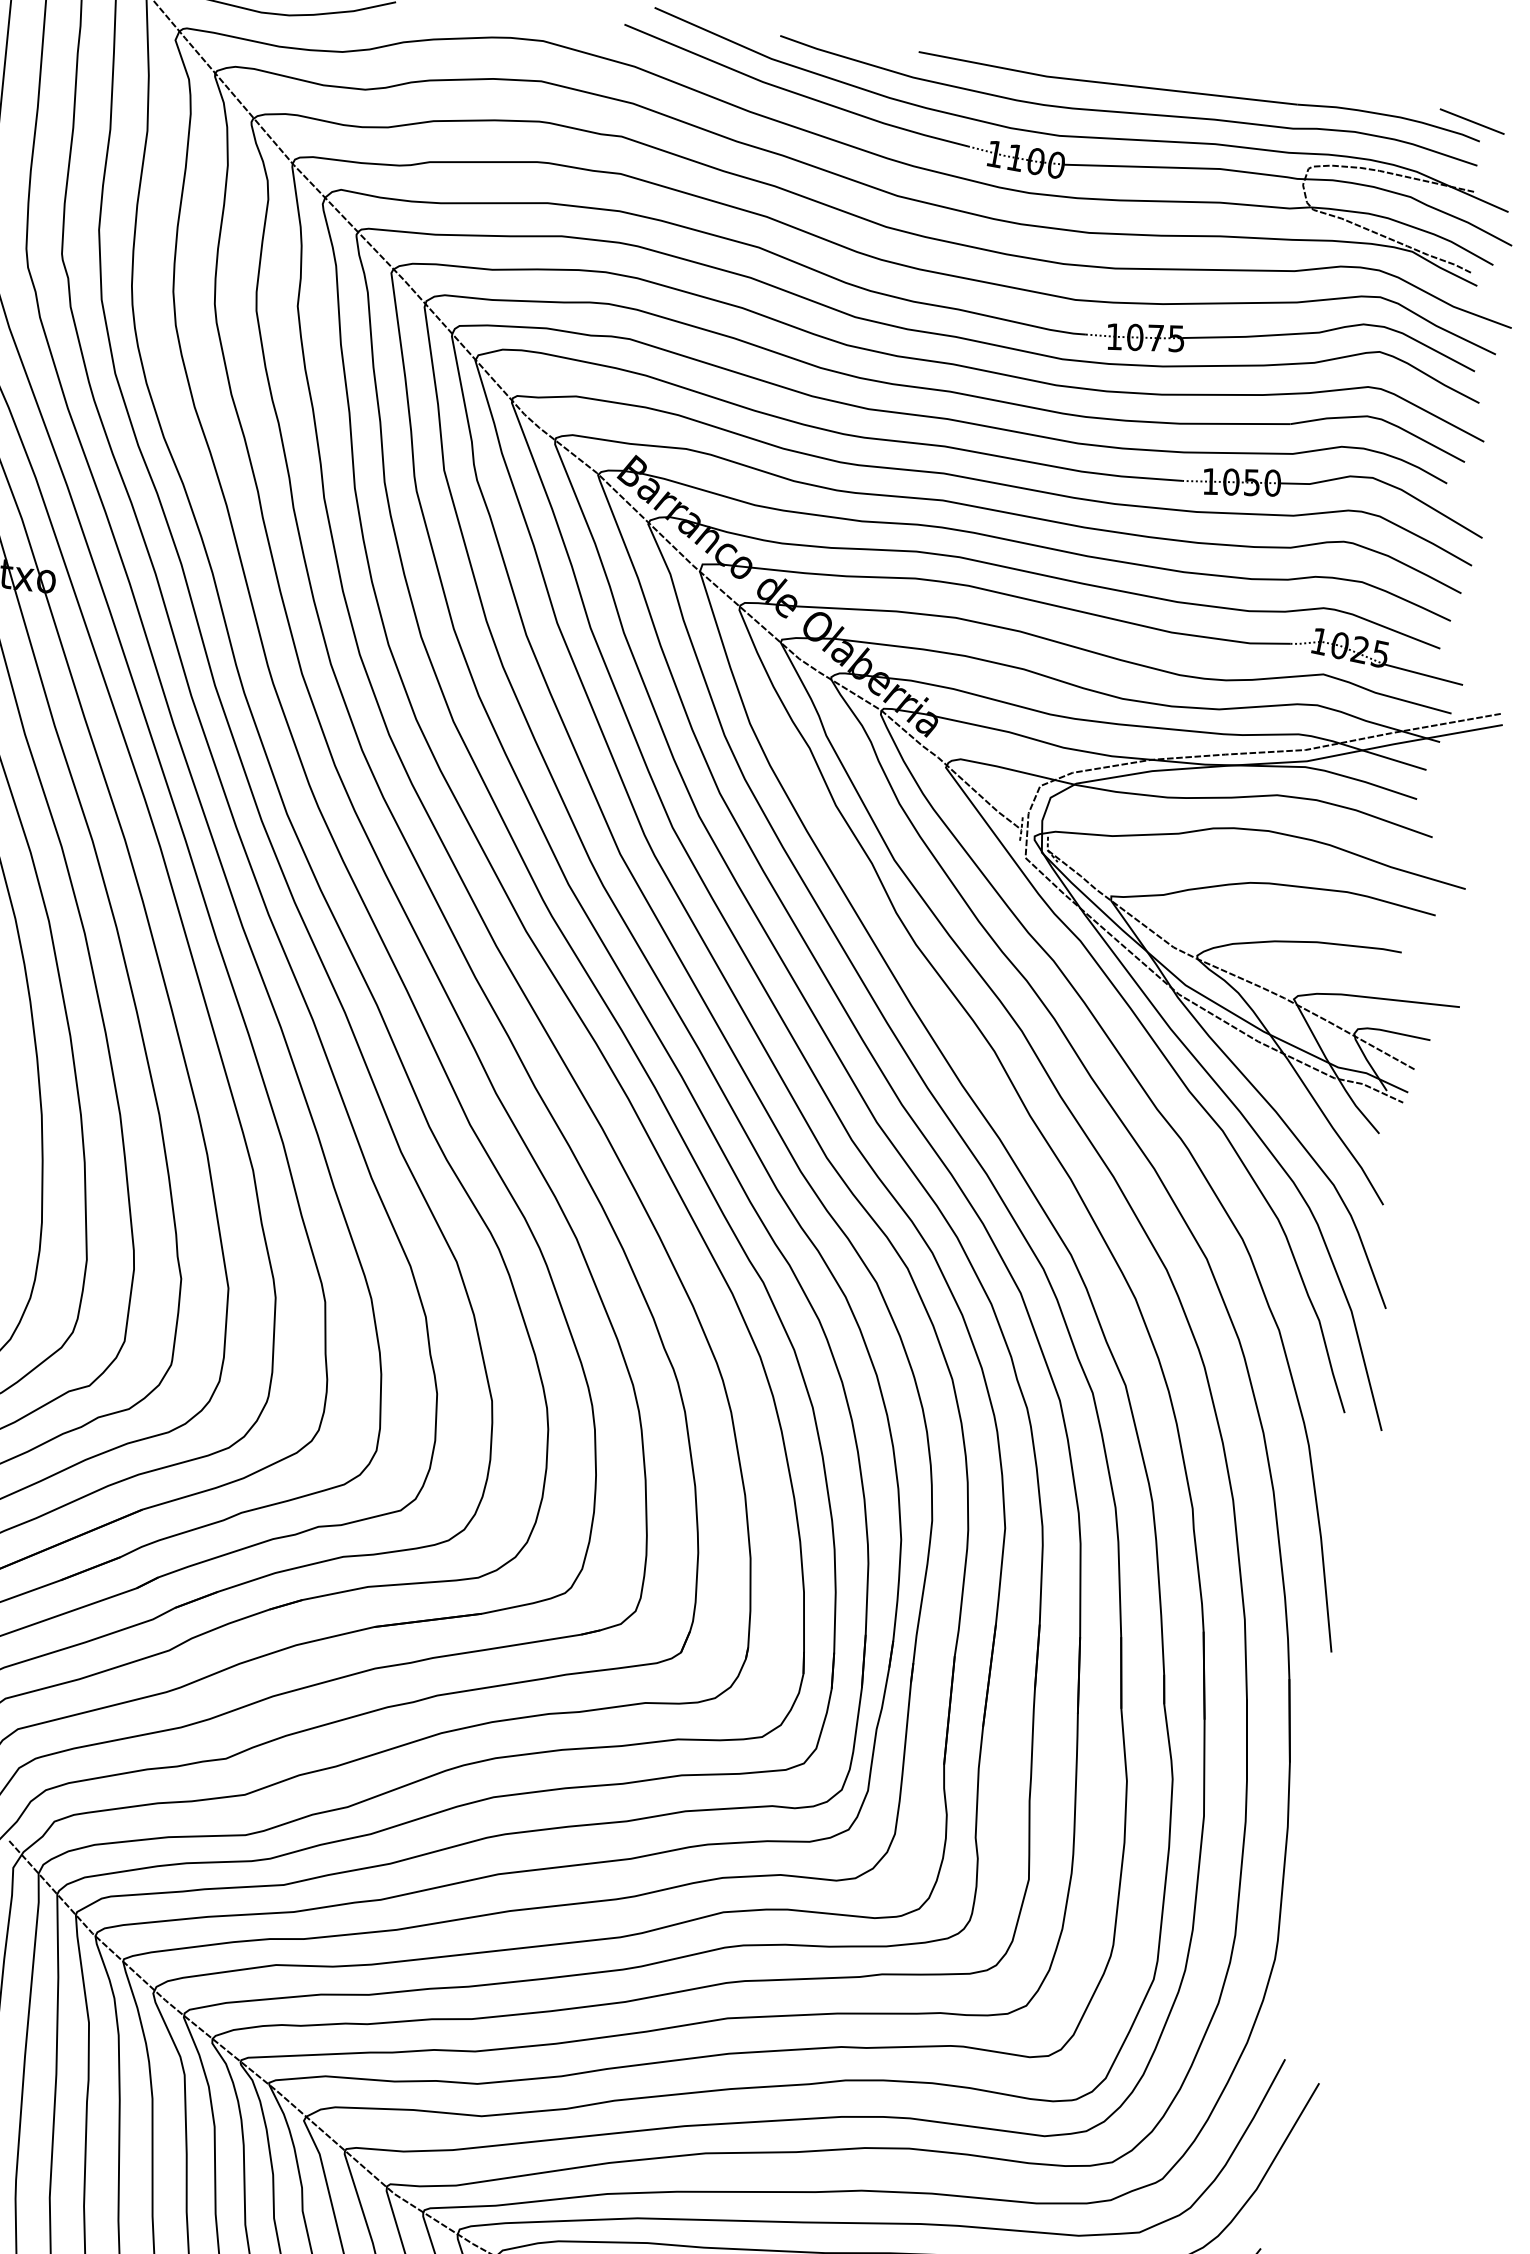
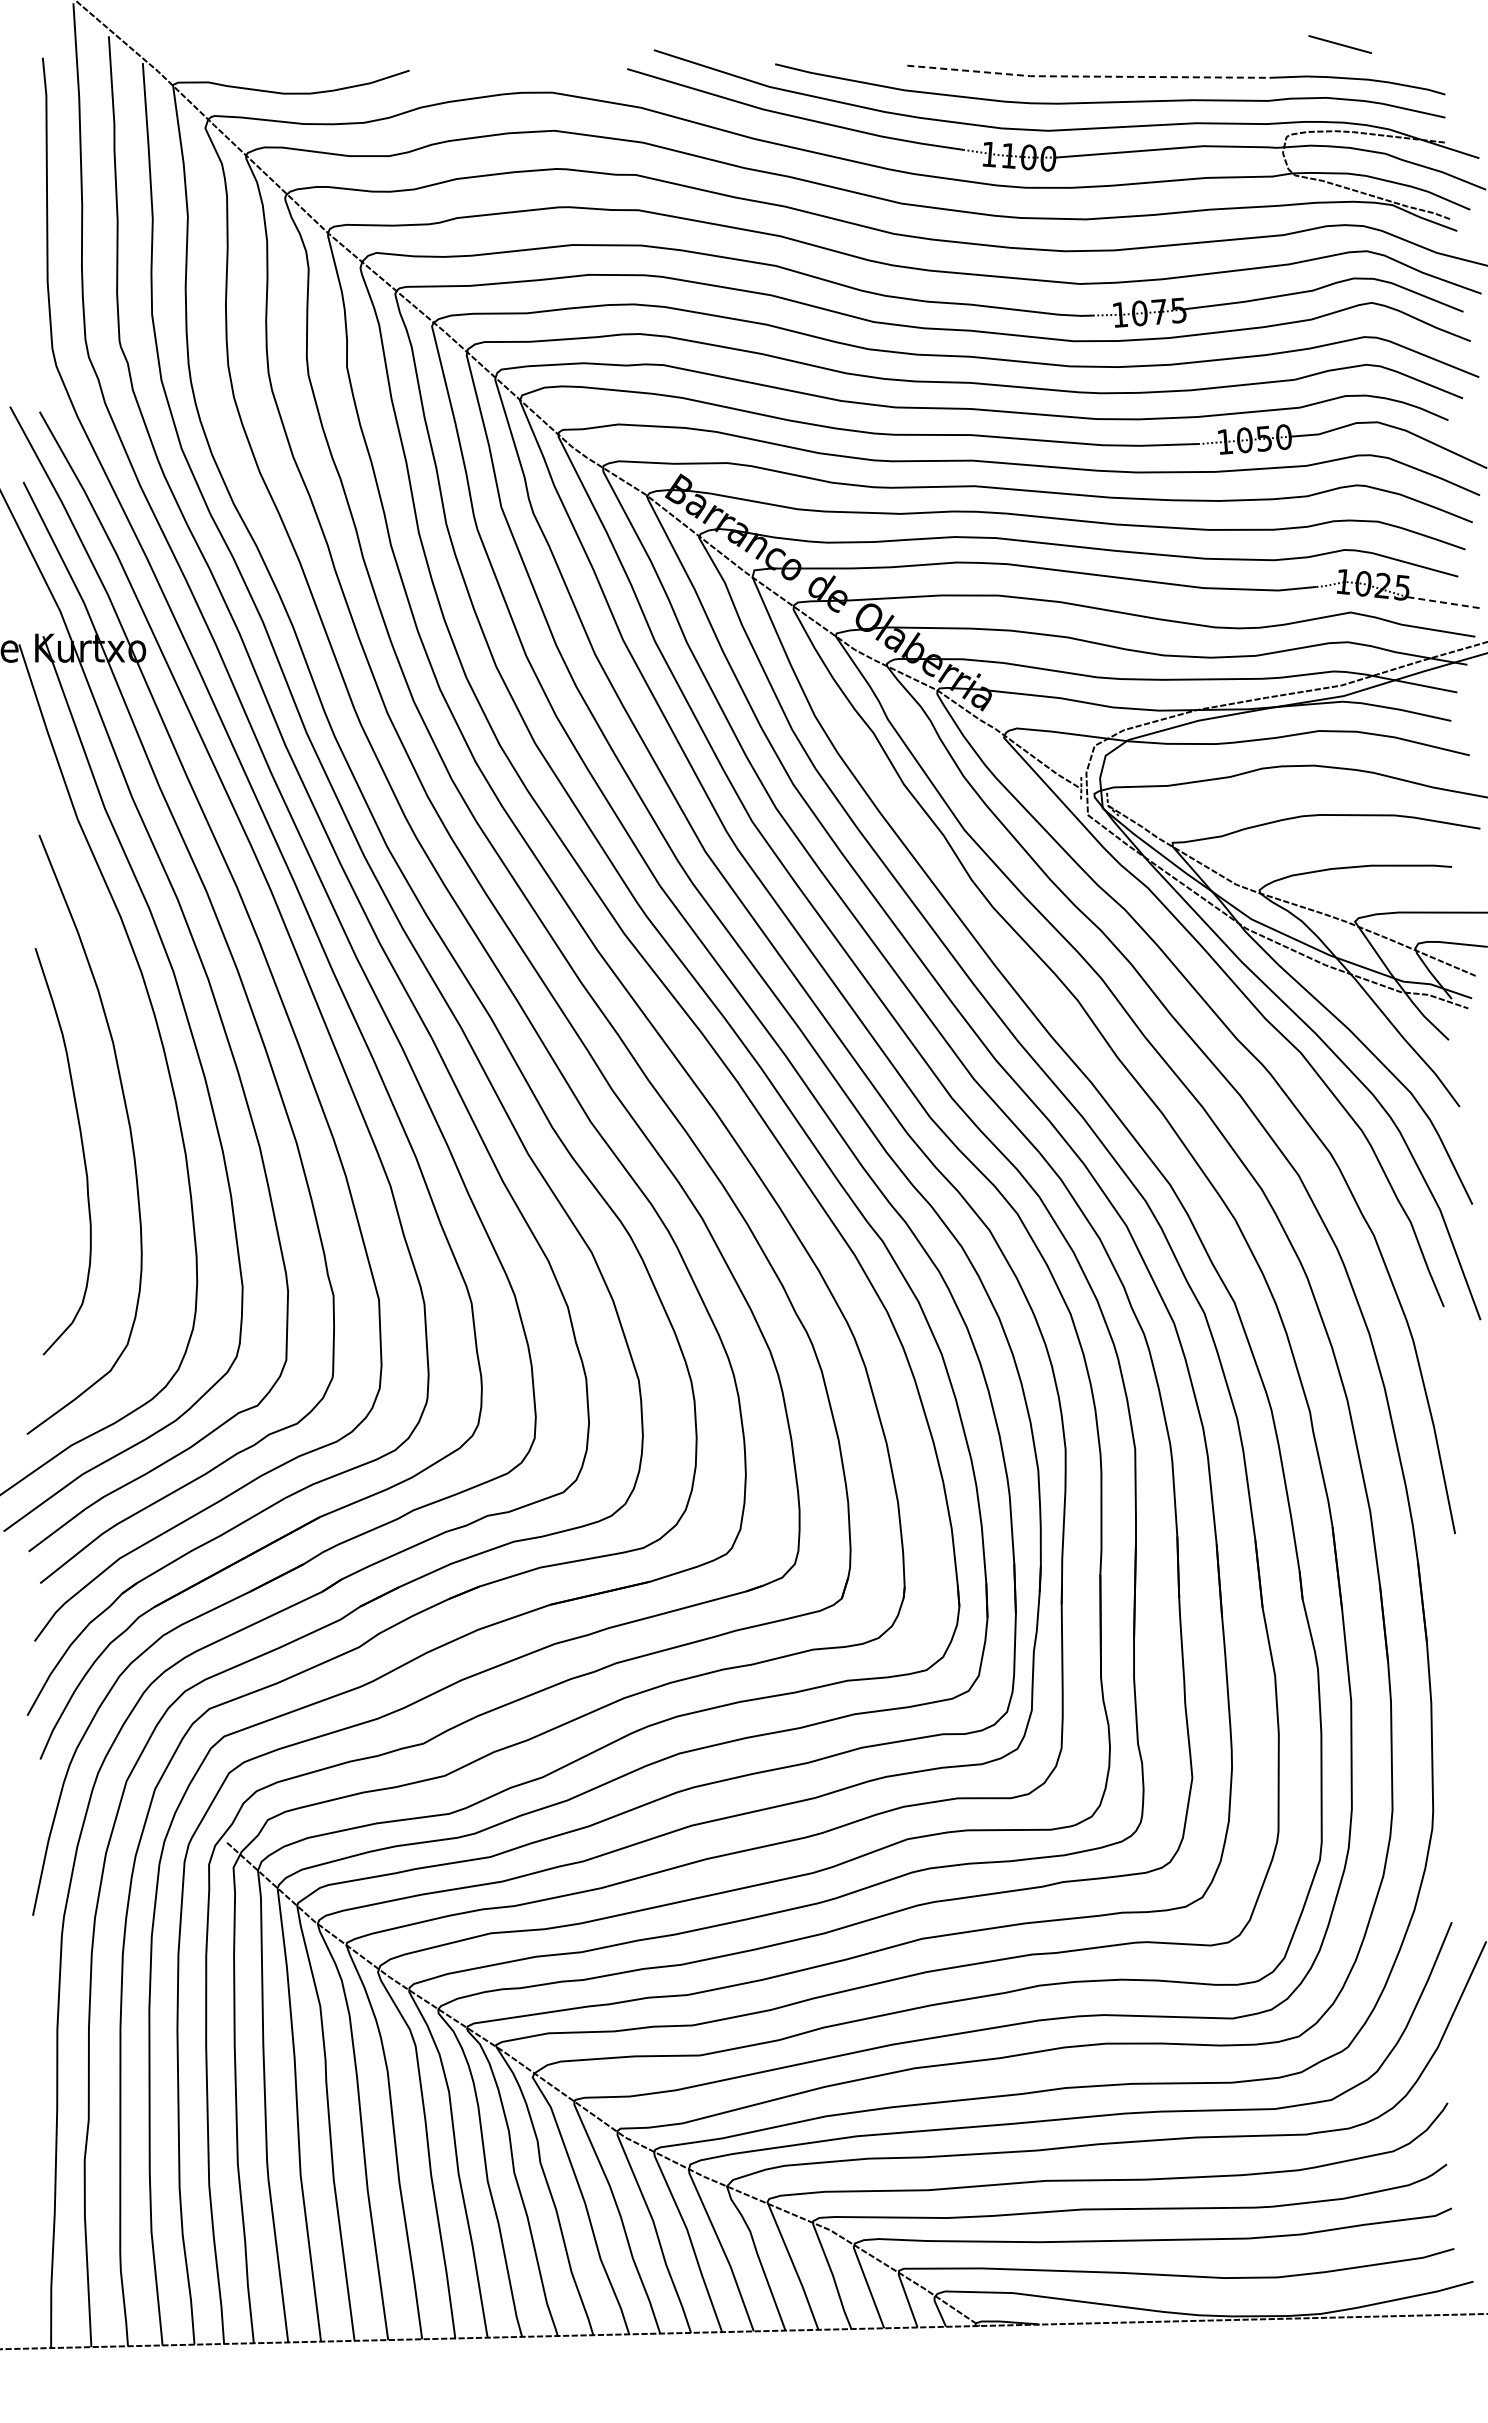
line: (1106, 83) -> (1087, 76), solid -> dashed
line: (1471, 121) -> (1339, 44), moved
line: (1422, 674) -> (1444, 602), solid -> dashed

